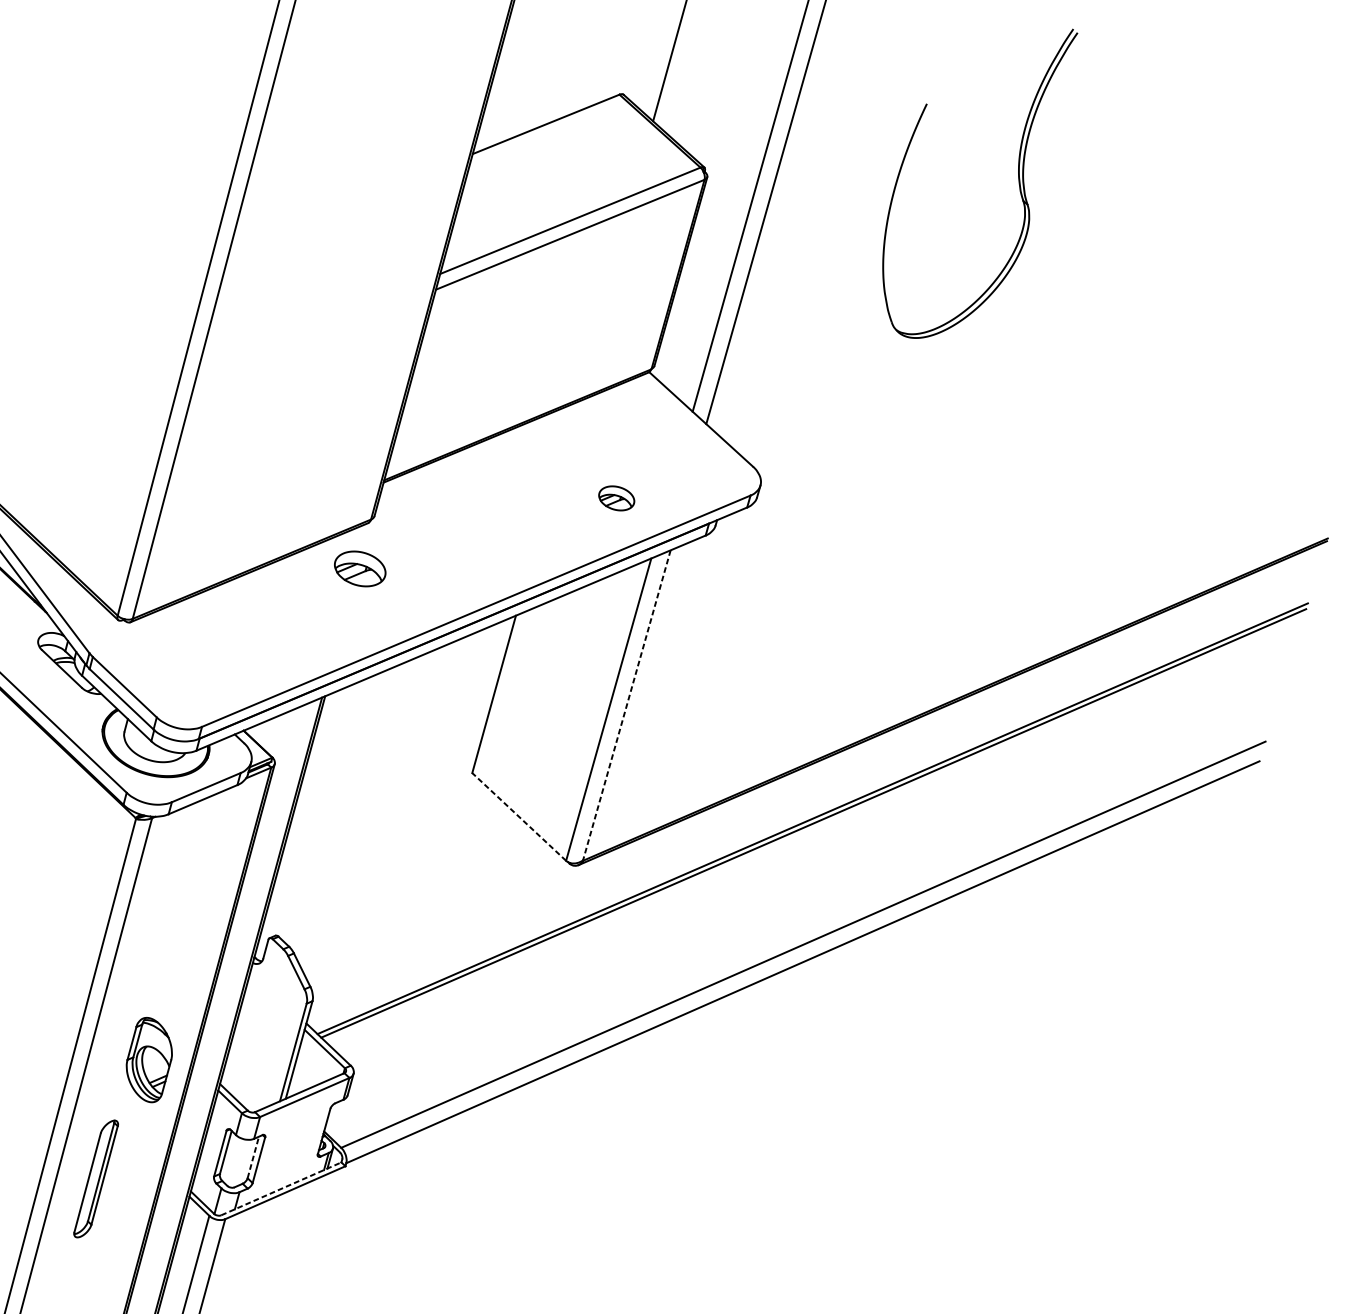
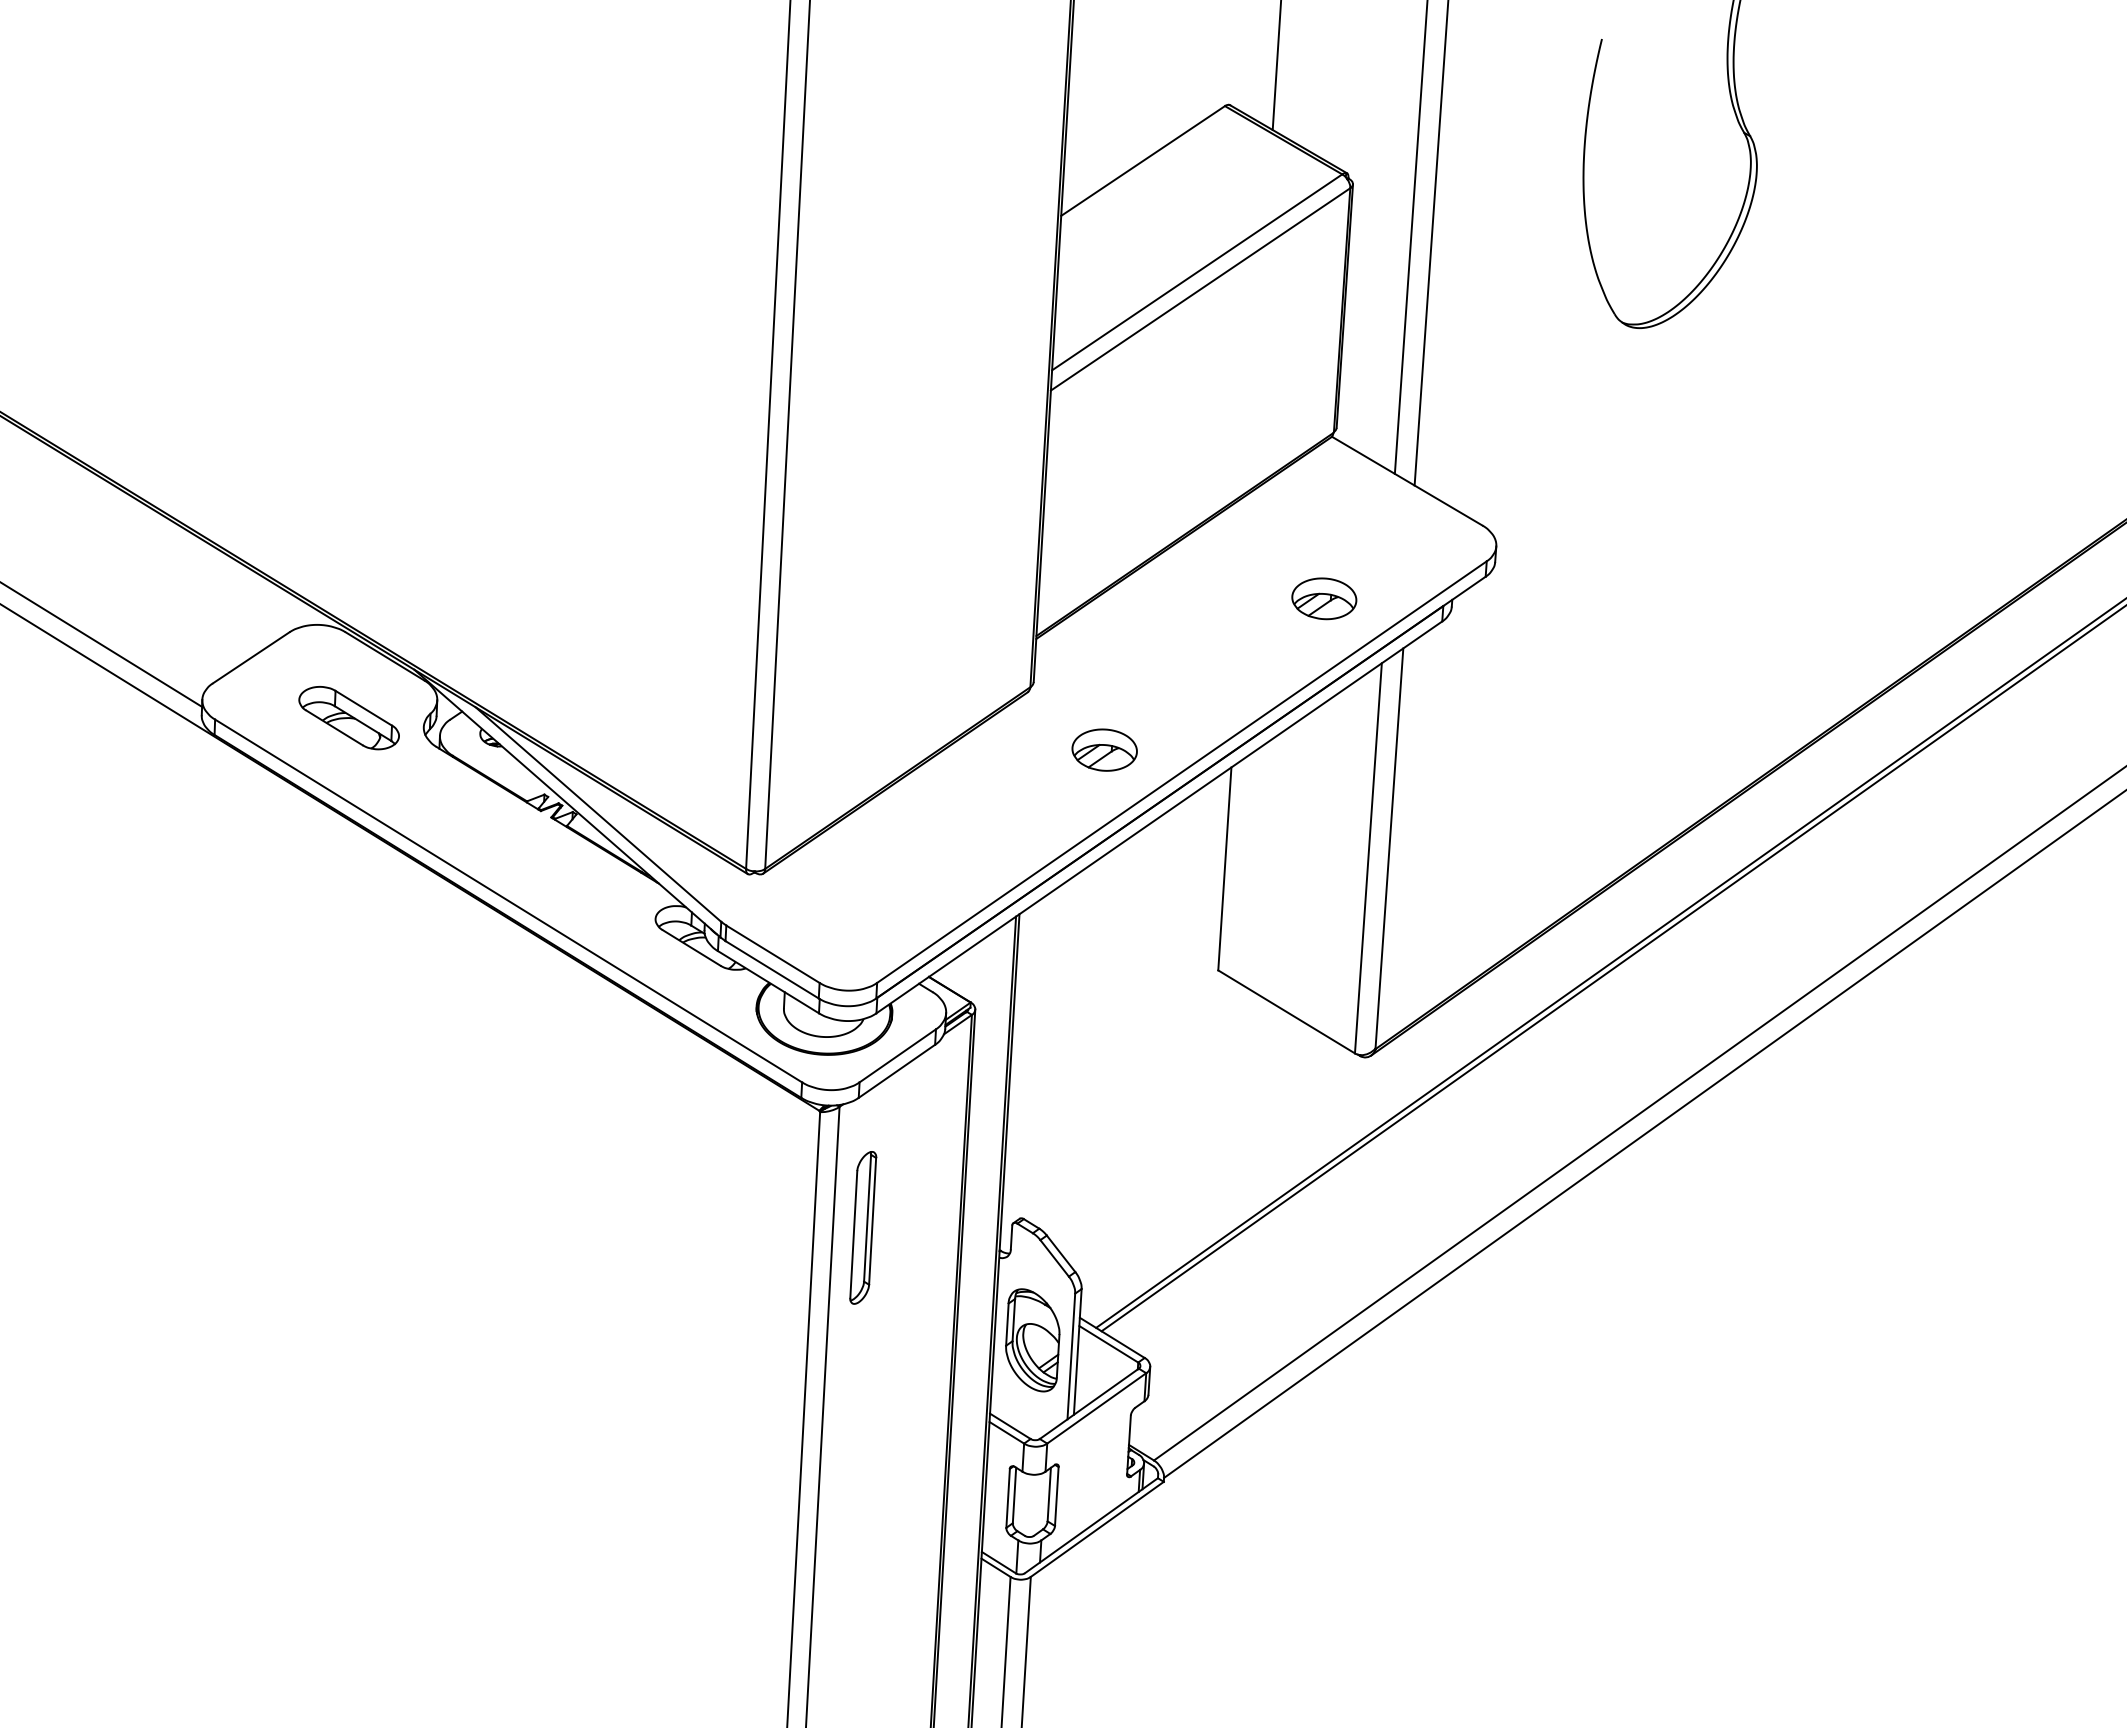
part: (616, 498) -> (1324, 598), size x1.43
part: (360, 568) -> (1104, 749), moved
line: (626, 705) -> (1389, 848), dashed -> solid
line: (519, 816) -> (1286, 1011), dashed -> solid
part: (149, 1060) -> (1032, 1340), moved
line: (253, 1157) -> (1049, 1494), dashed -> solid
part: (96, 1178) -> (863, 1227), moved
line: (281, 1188) -> (1091, 1525), dashed -> solid

